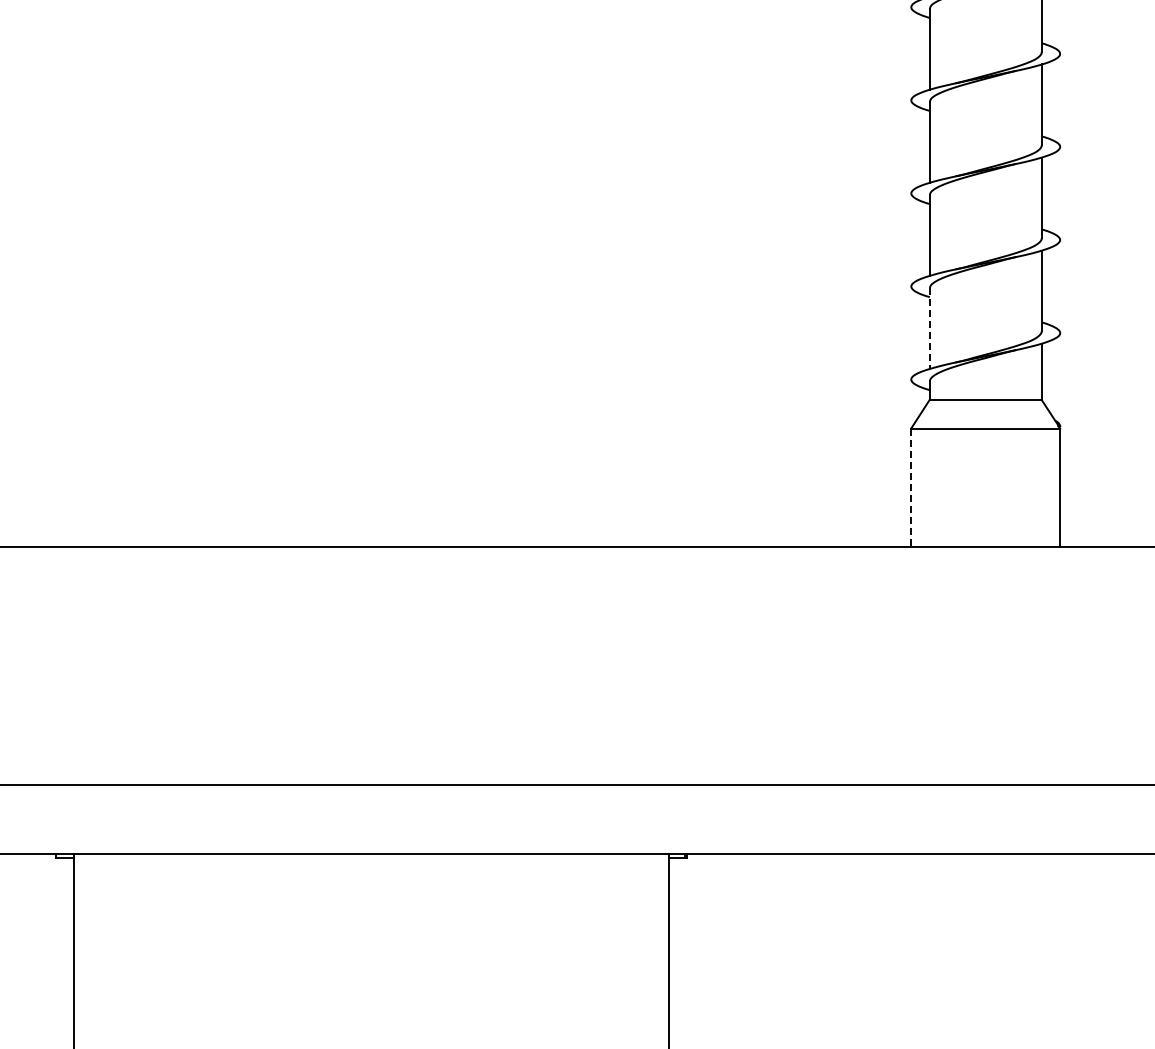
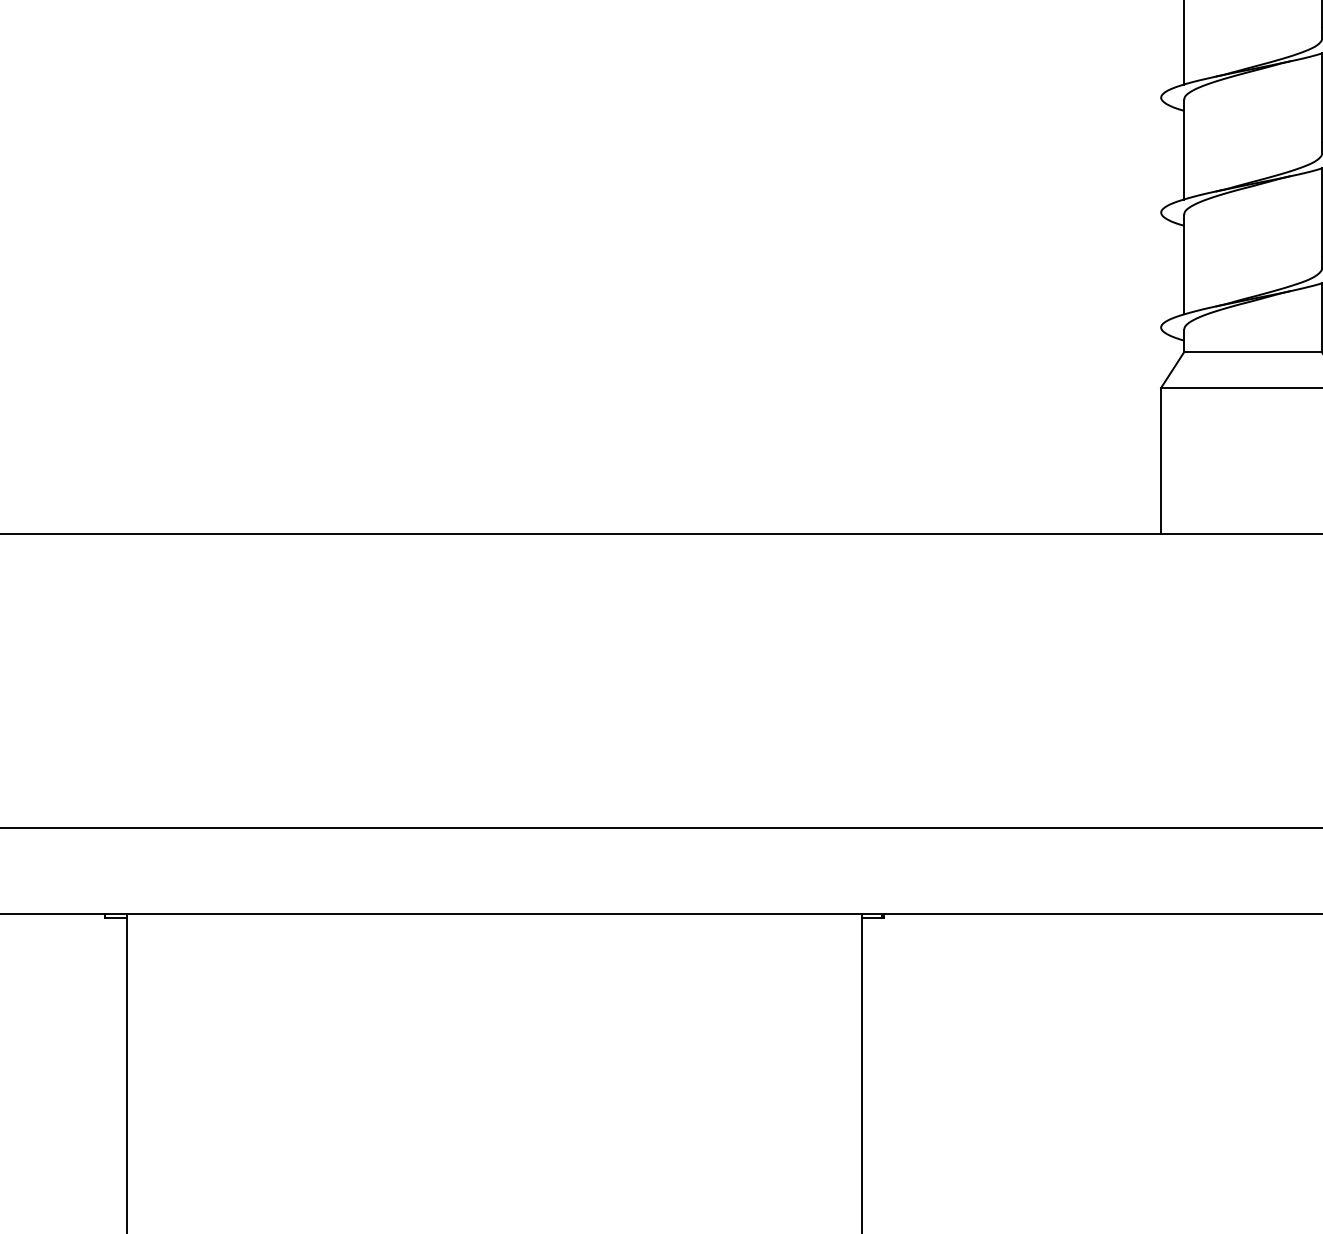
line: (929, 329) -> (1183, 265), dashed -> solid
line: (911, 488) -> (1161, 462), dashed -> solid

